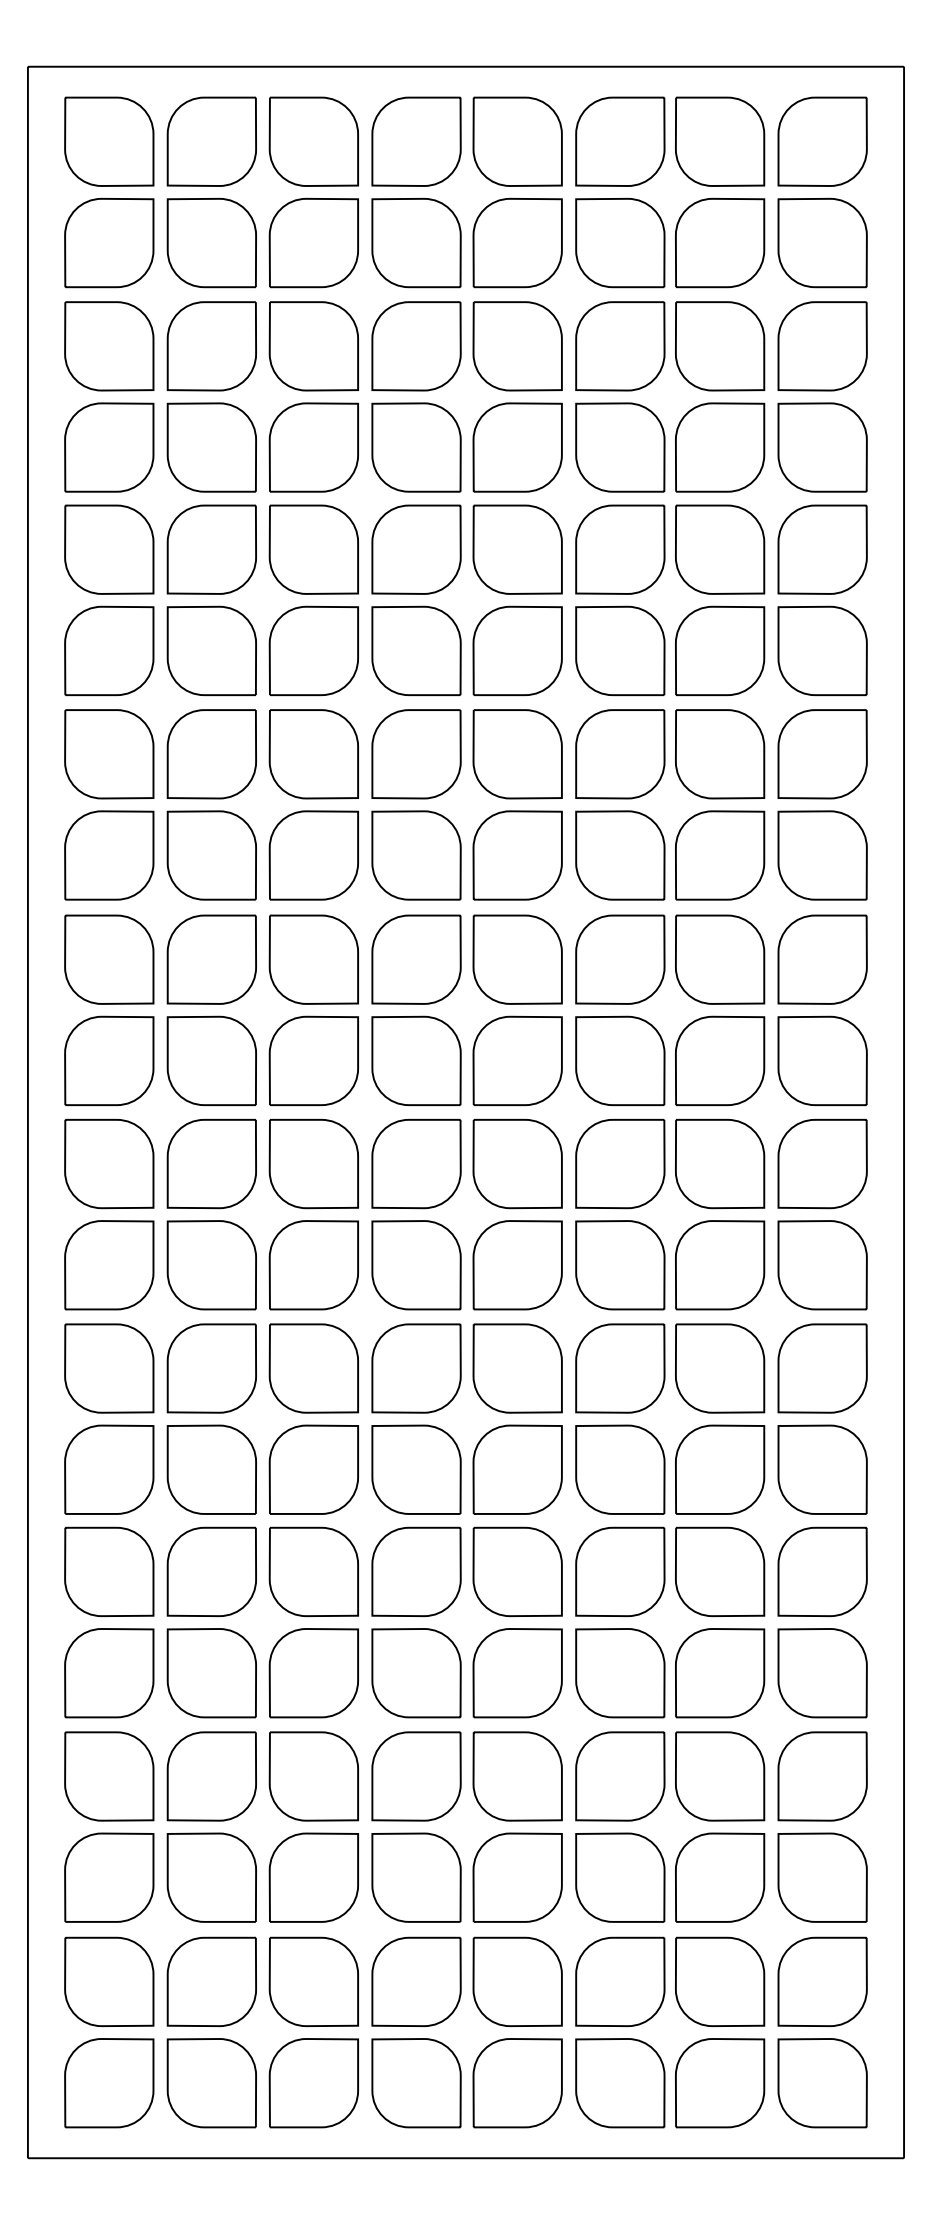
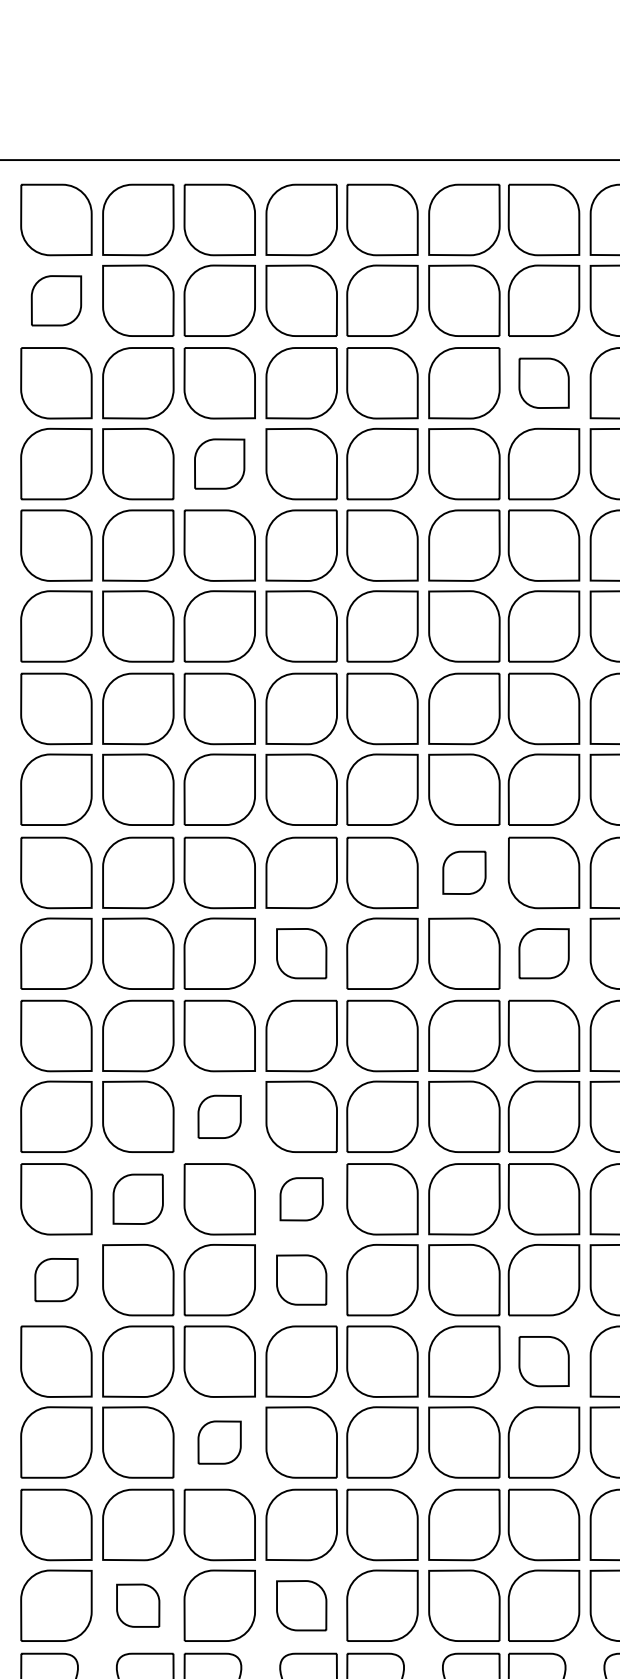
part: (109, 242) -> (56, 300), size x0.7
part: (720, 346) -> (544, 383), size x0.7
part: (313, 447) -> (219, 464), size x0.7
part: (620, 959) -> (464, 872), size x0.6
part: (416, 1060) -> (301, 953), size x0.7
part: (720, 1060) -> (544, 953), size x0.7
part: (313, 1265) -> (219, 1117), size x0.6
part: (211, 1368) -> (138, 1199), size x0.7
part: (416, 1368) -> (301, 1199), size x0.6
part: (109, 1469) -> (56, 1279), size x0.6
part: (416, 1469) -> (301, 1279), size x0.7
part: (720, 1571) -> (544, 1361), size x0.7
part: (313, 1673) -> (219, 1442), size x0.6
part: (211, 1877) -> (138, 1605), size x0.6
part: (416, 1877) -> (301, 1605), size x0.7

